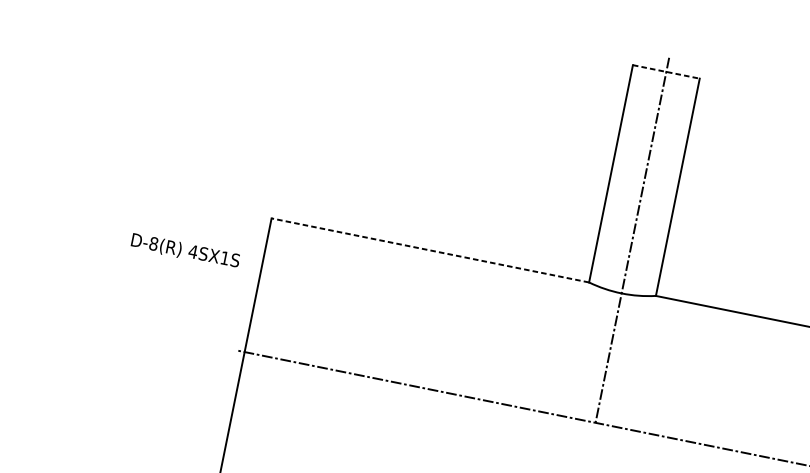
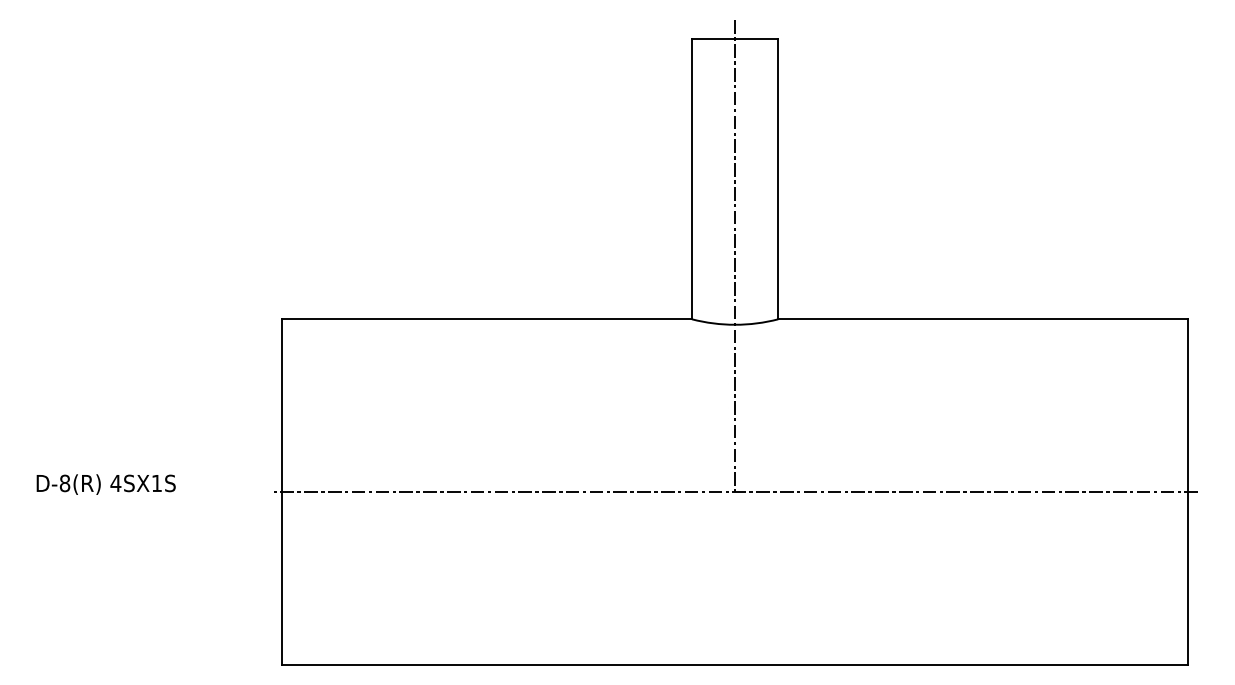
line: (666, 71) -> (735, 38), dashed -> solid
line: (430, 250) -> (486, 319), dashed -> solid
text: (185, 251) -> (105, 484), moved

